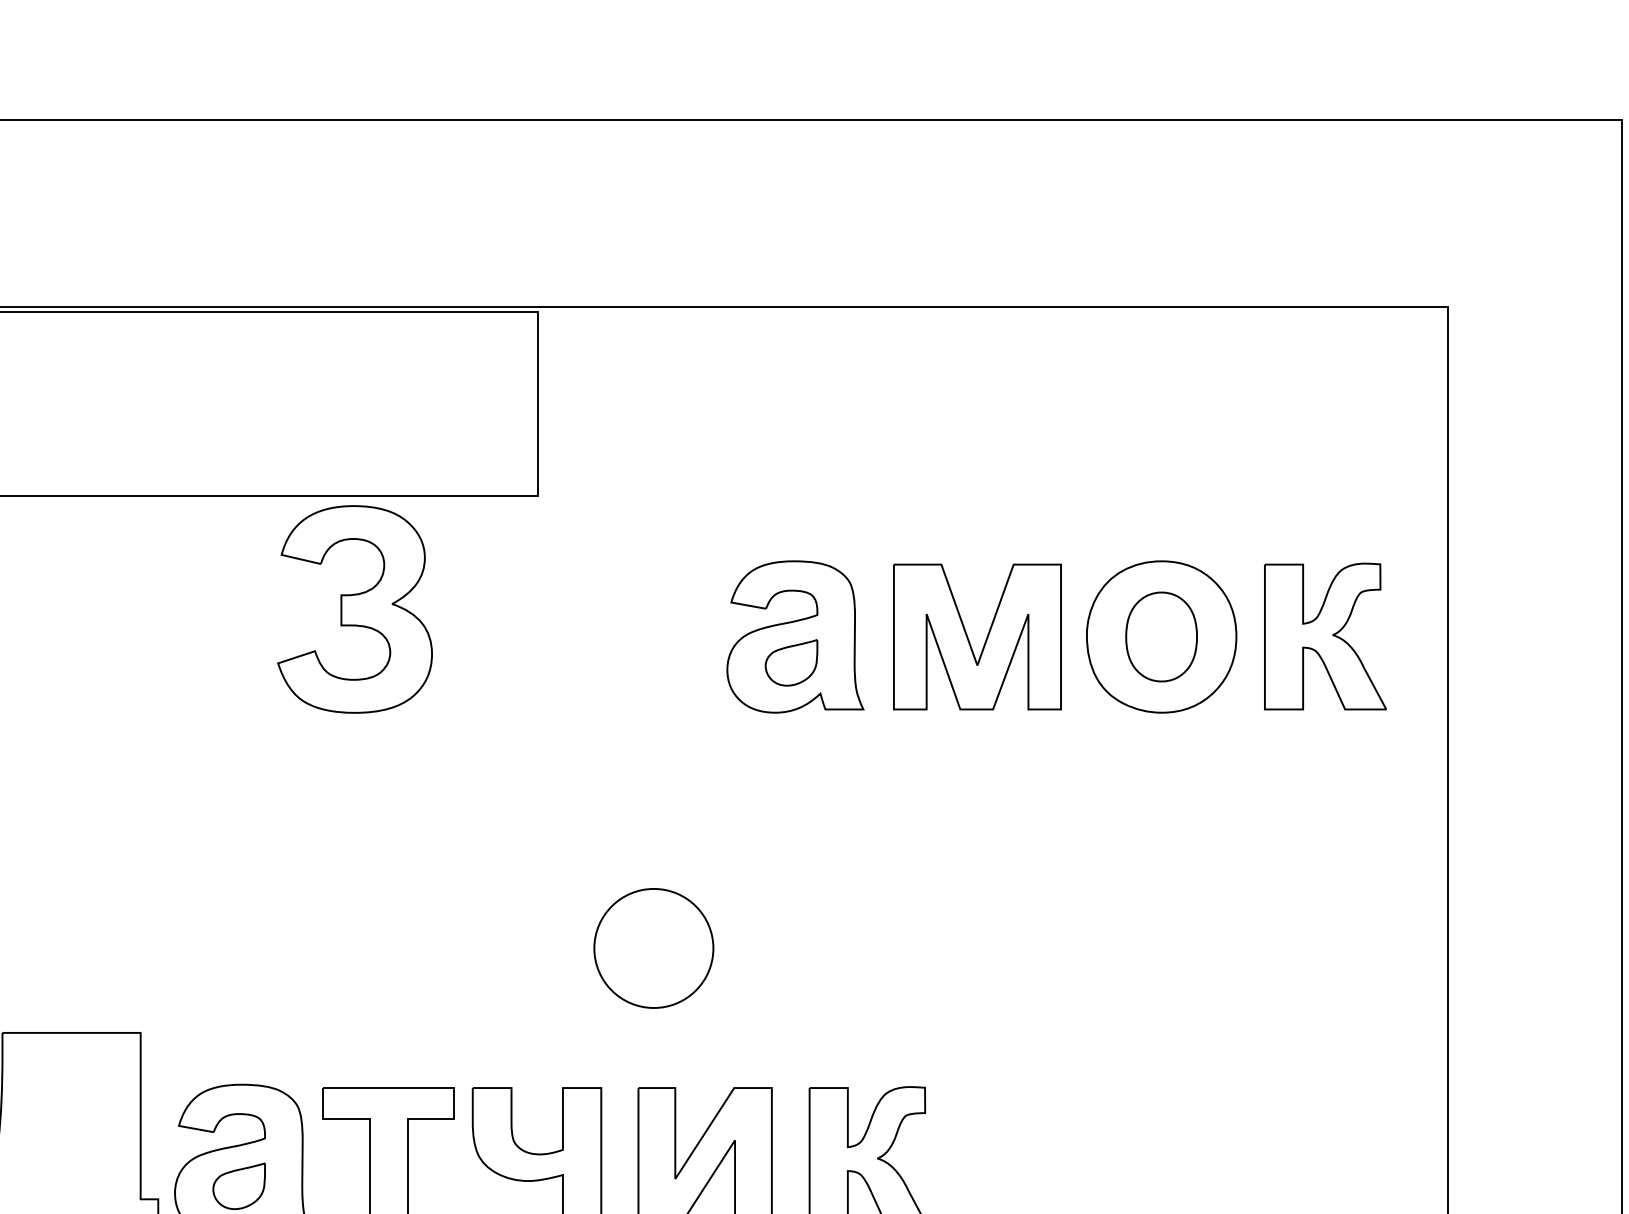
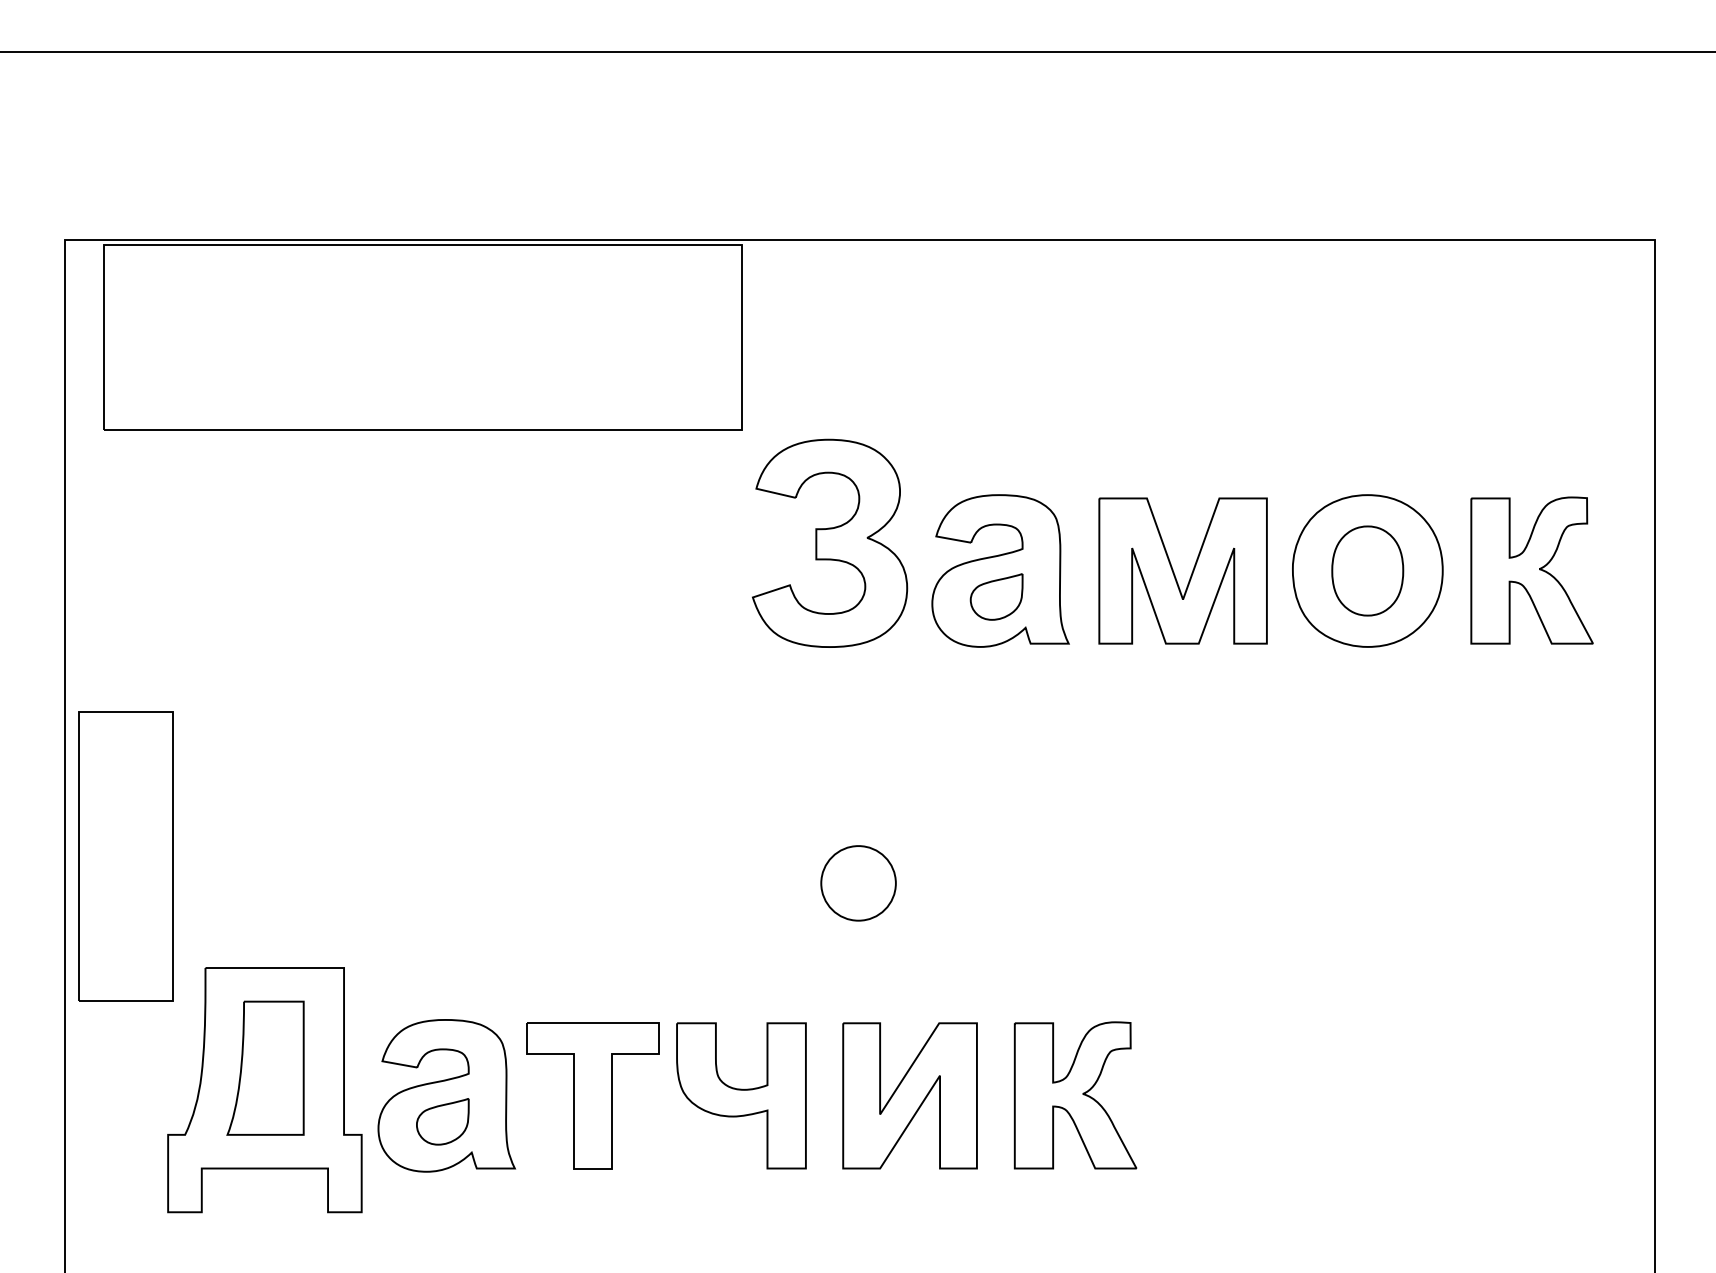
part: (355, 608) -> (830, 542), moved
part: (653, 948) -> (858, 883), size x0.62
part: (62, 1132) -> (265, 1067), added

